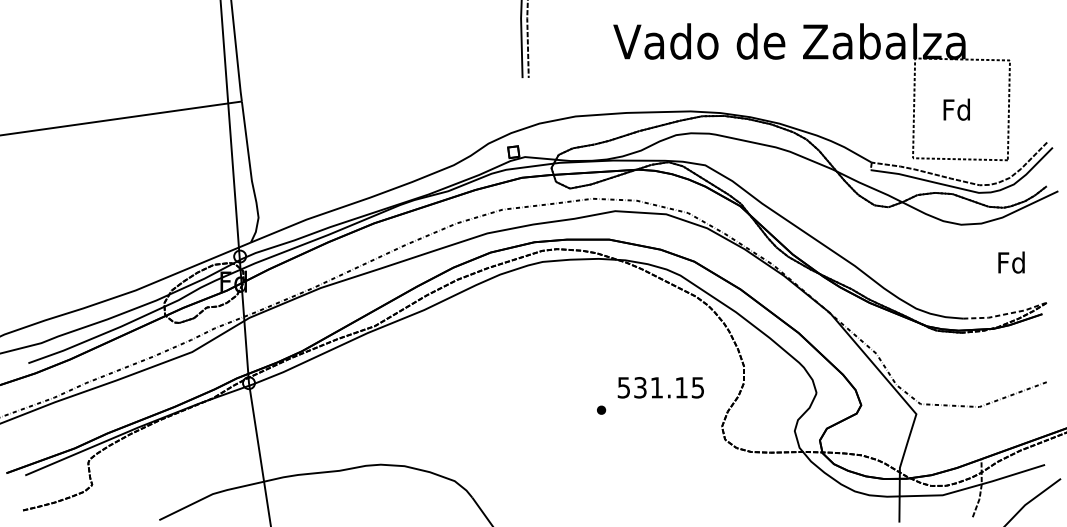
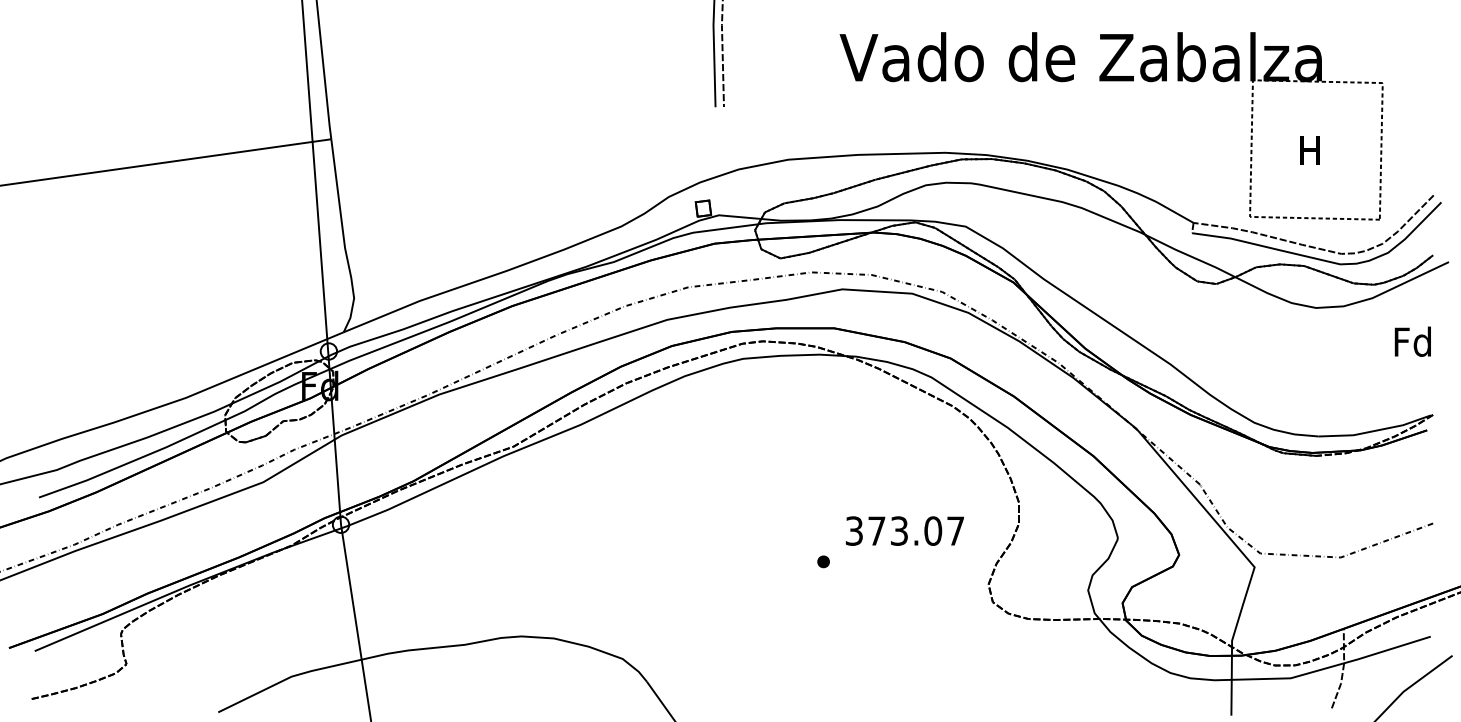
text: (957, 109) -> (1310, 150), Fd -> H
text: (1011, 262) -> (1412, 341), moved
line: (1004, 314) -> (1375, 430), dashed -> solid
text: (660, 387) -> (904, 530), 531.15 -> 373.07

